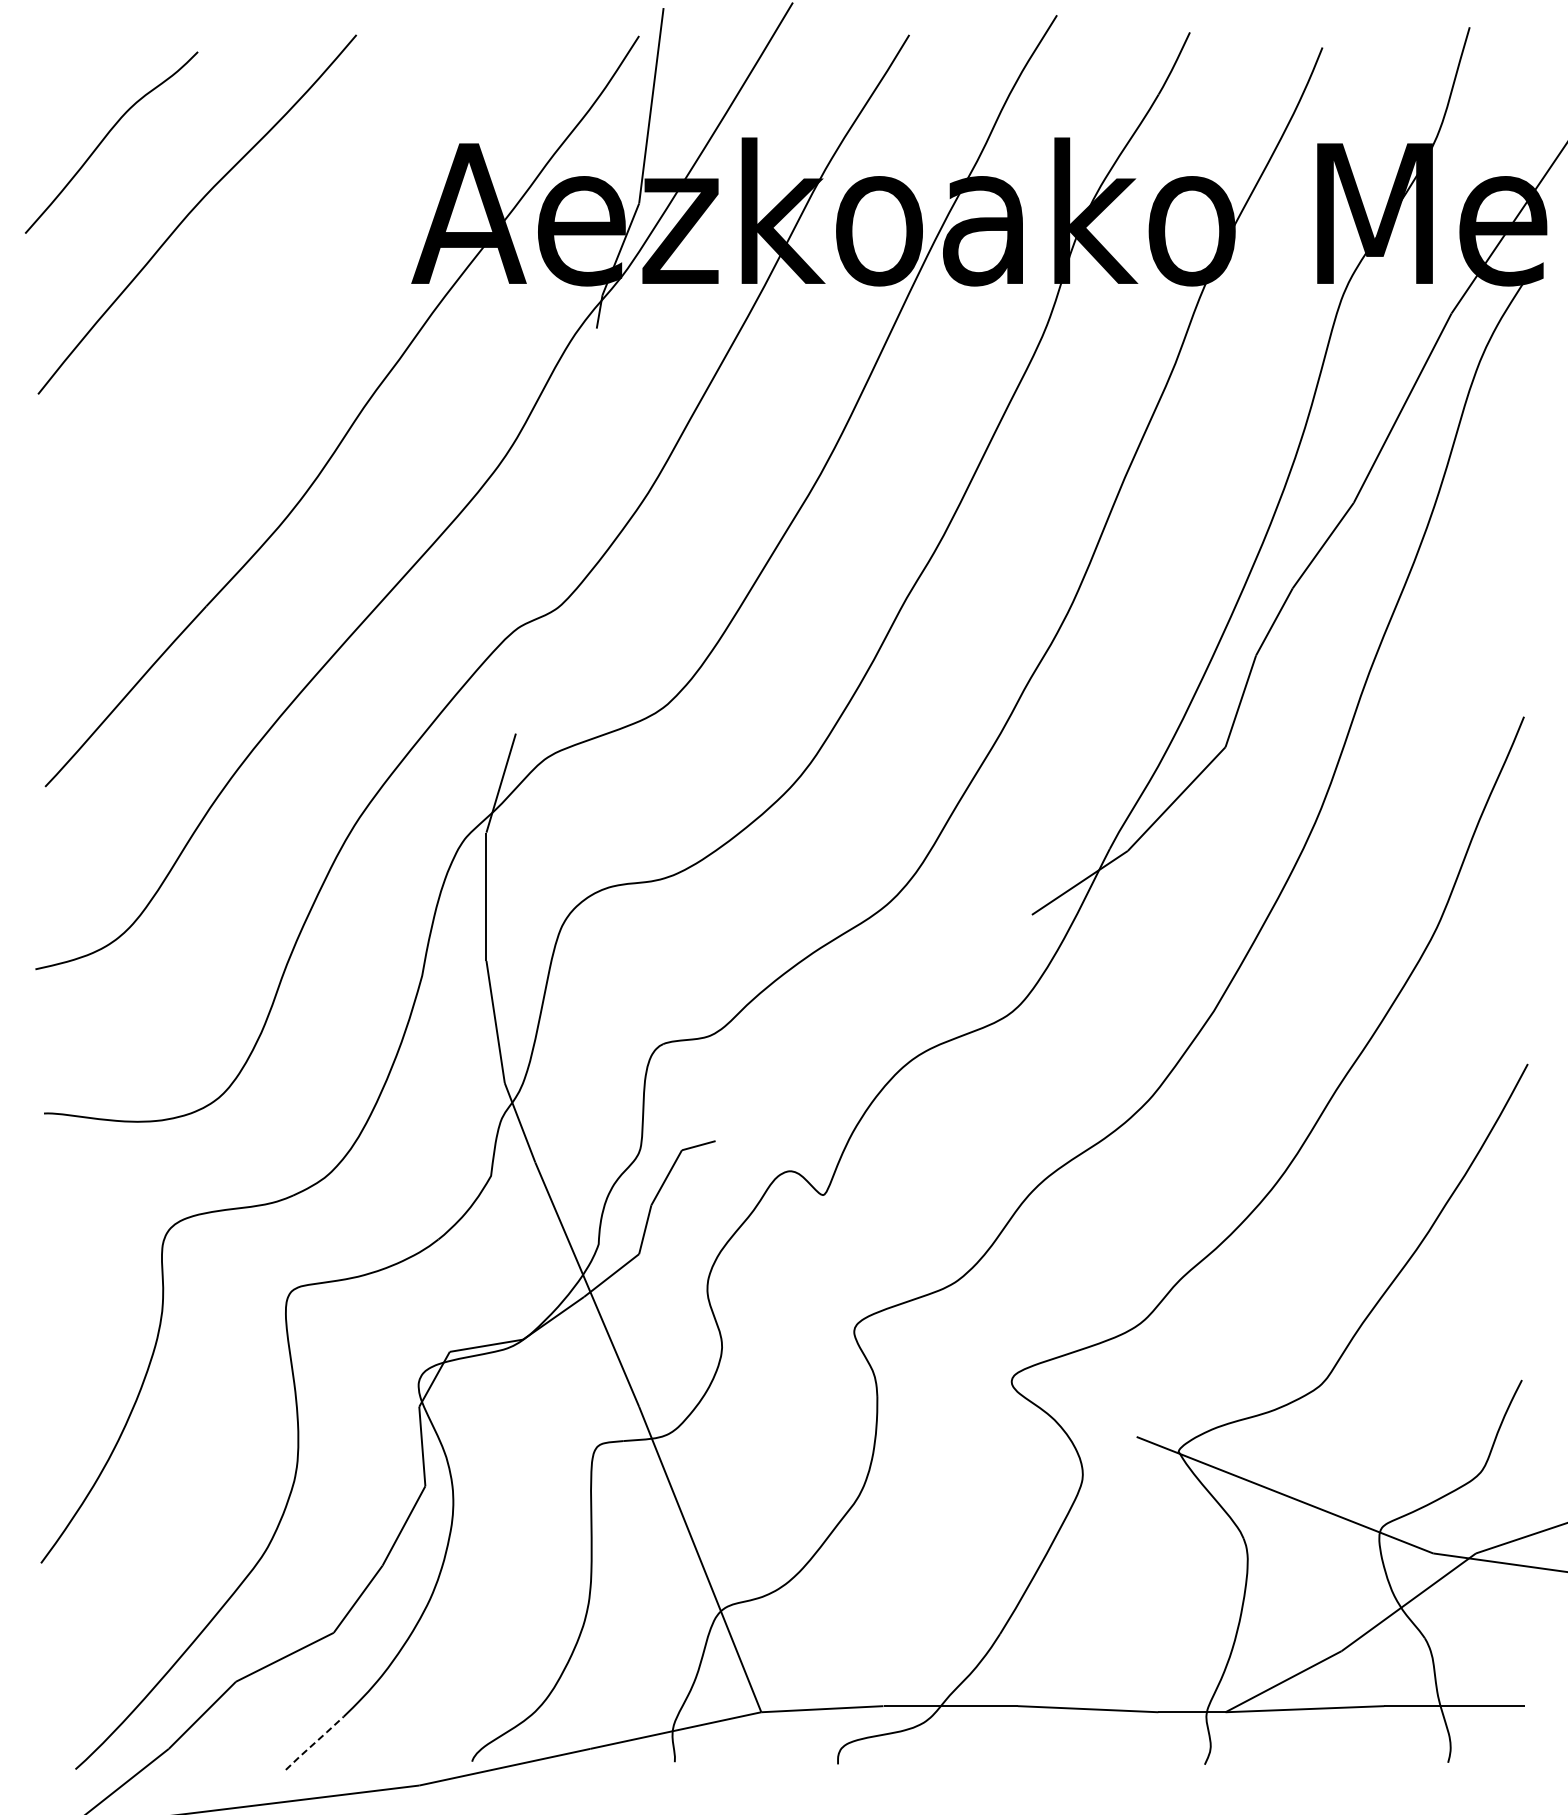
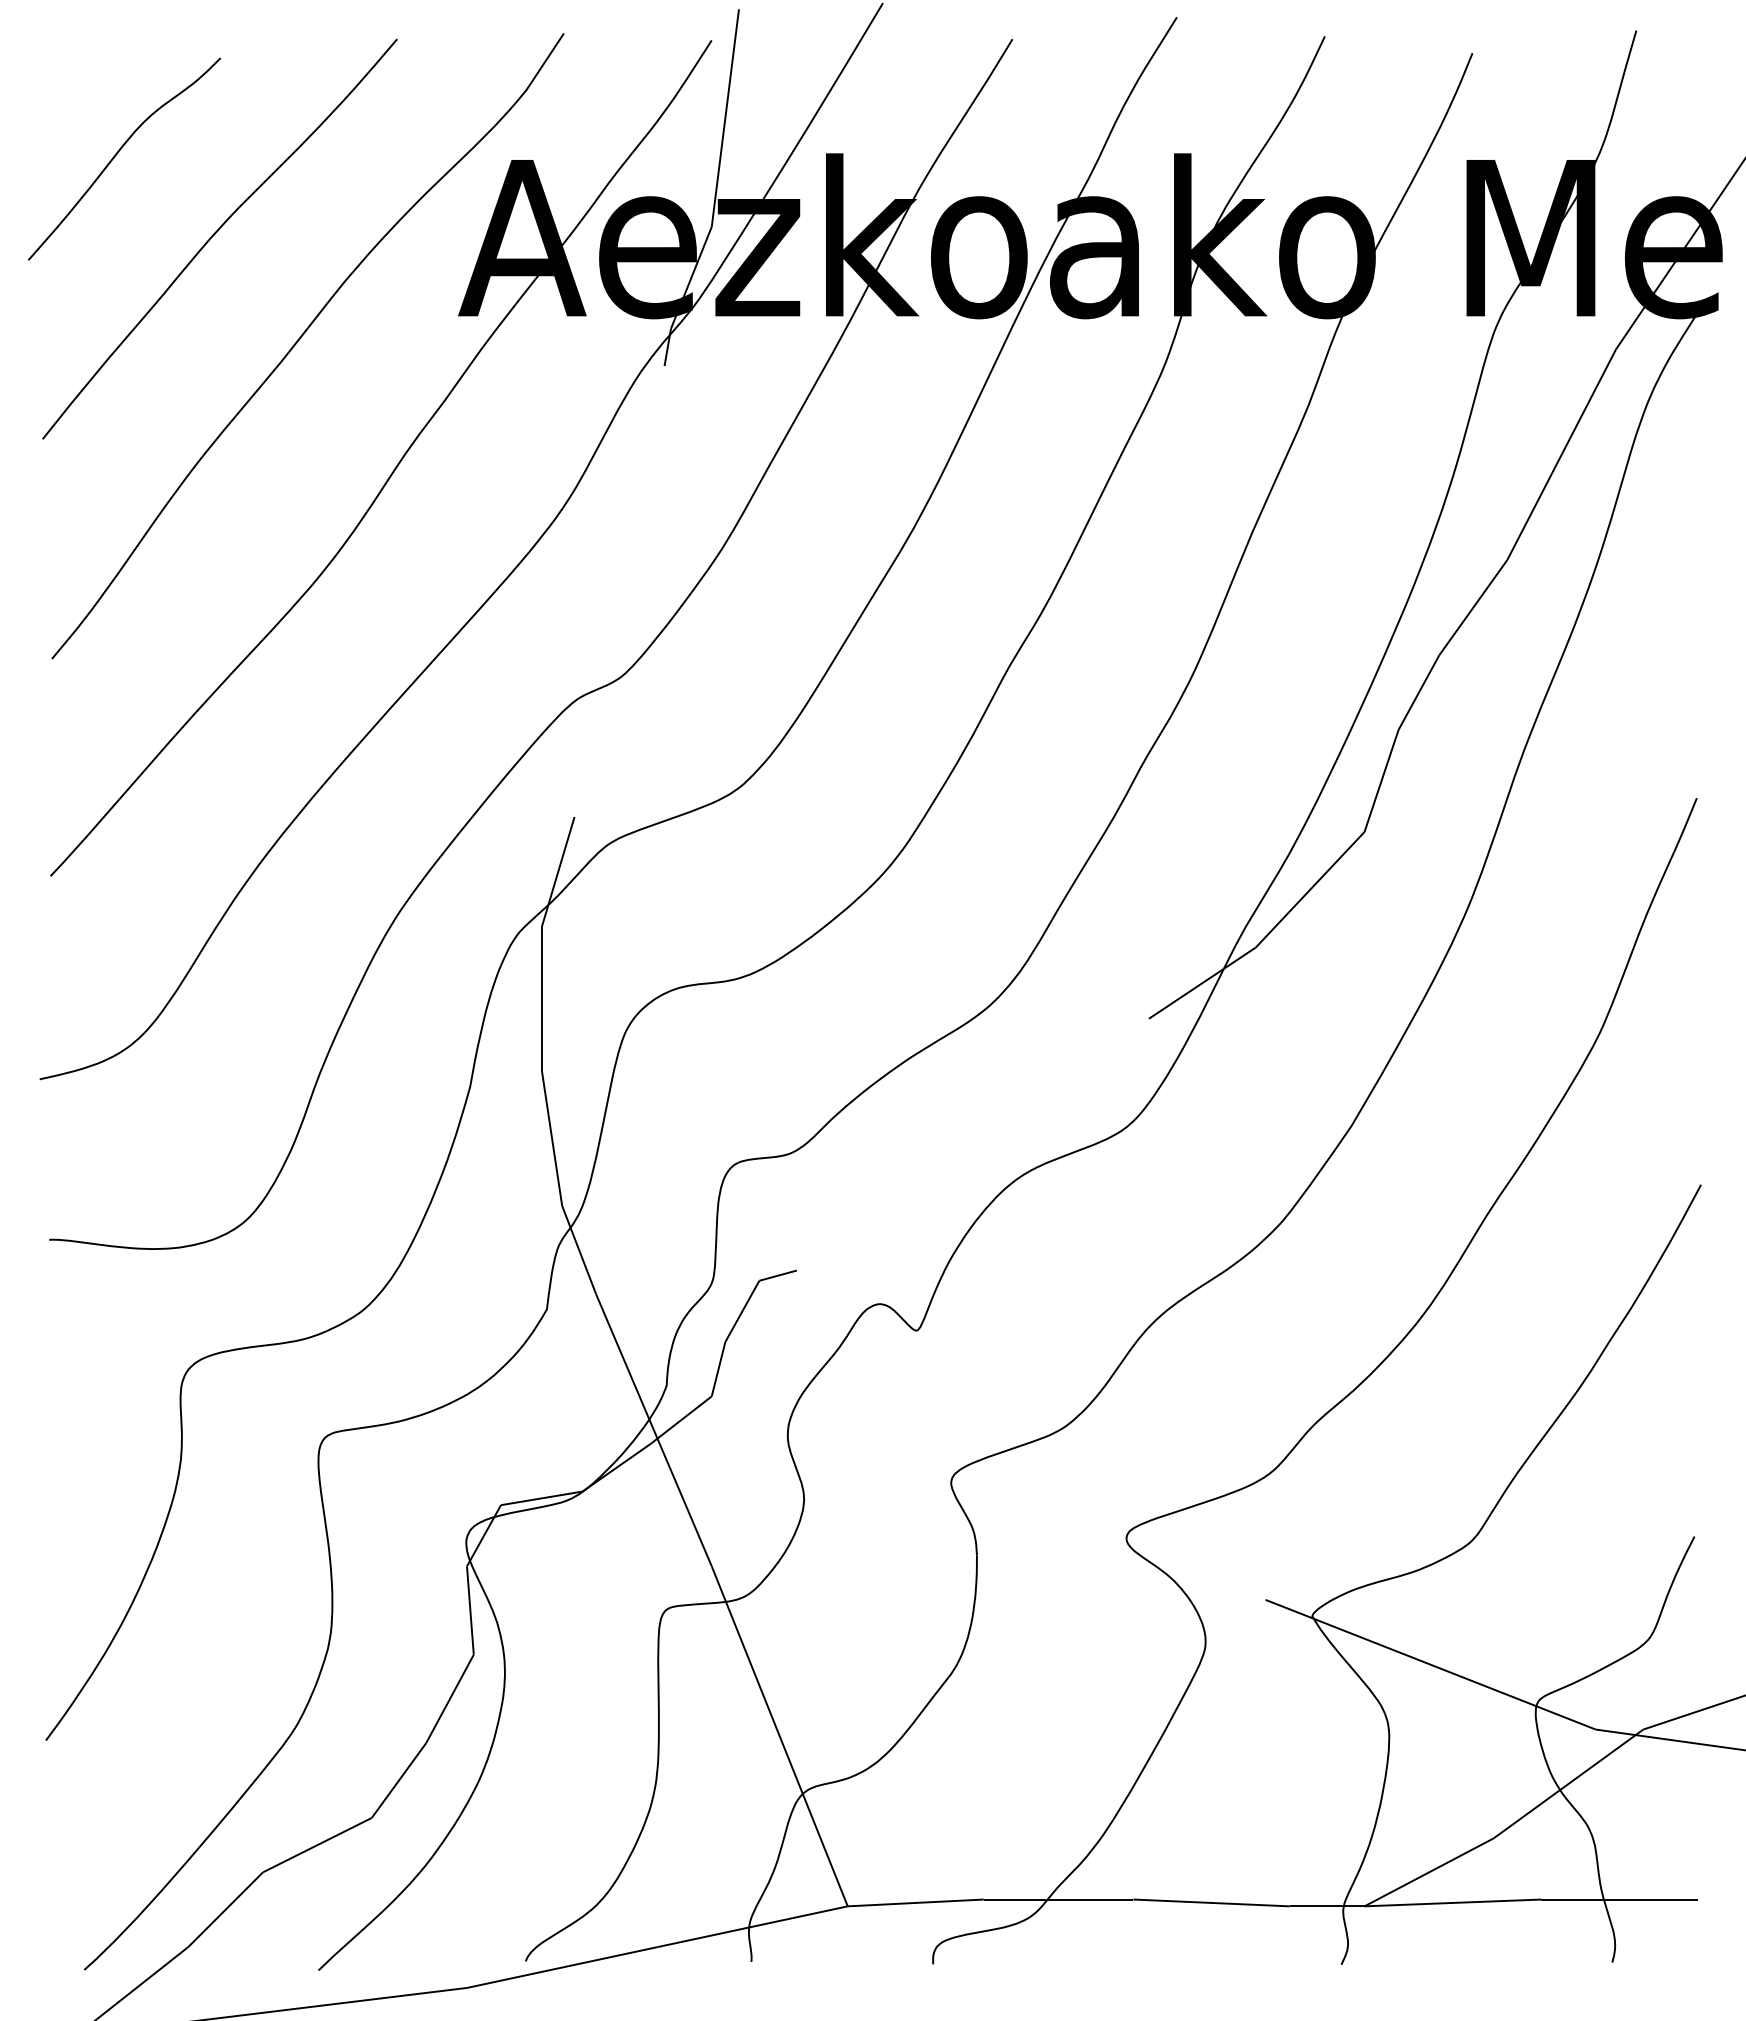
curve: (268, 306) -> (299, 341), added
line: (314, 1742) -> (350, 1940), dashed -> solid

